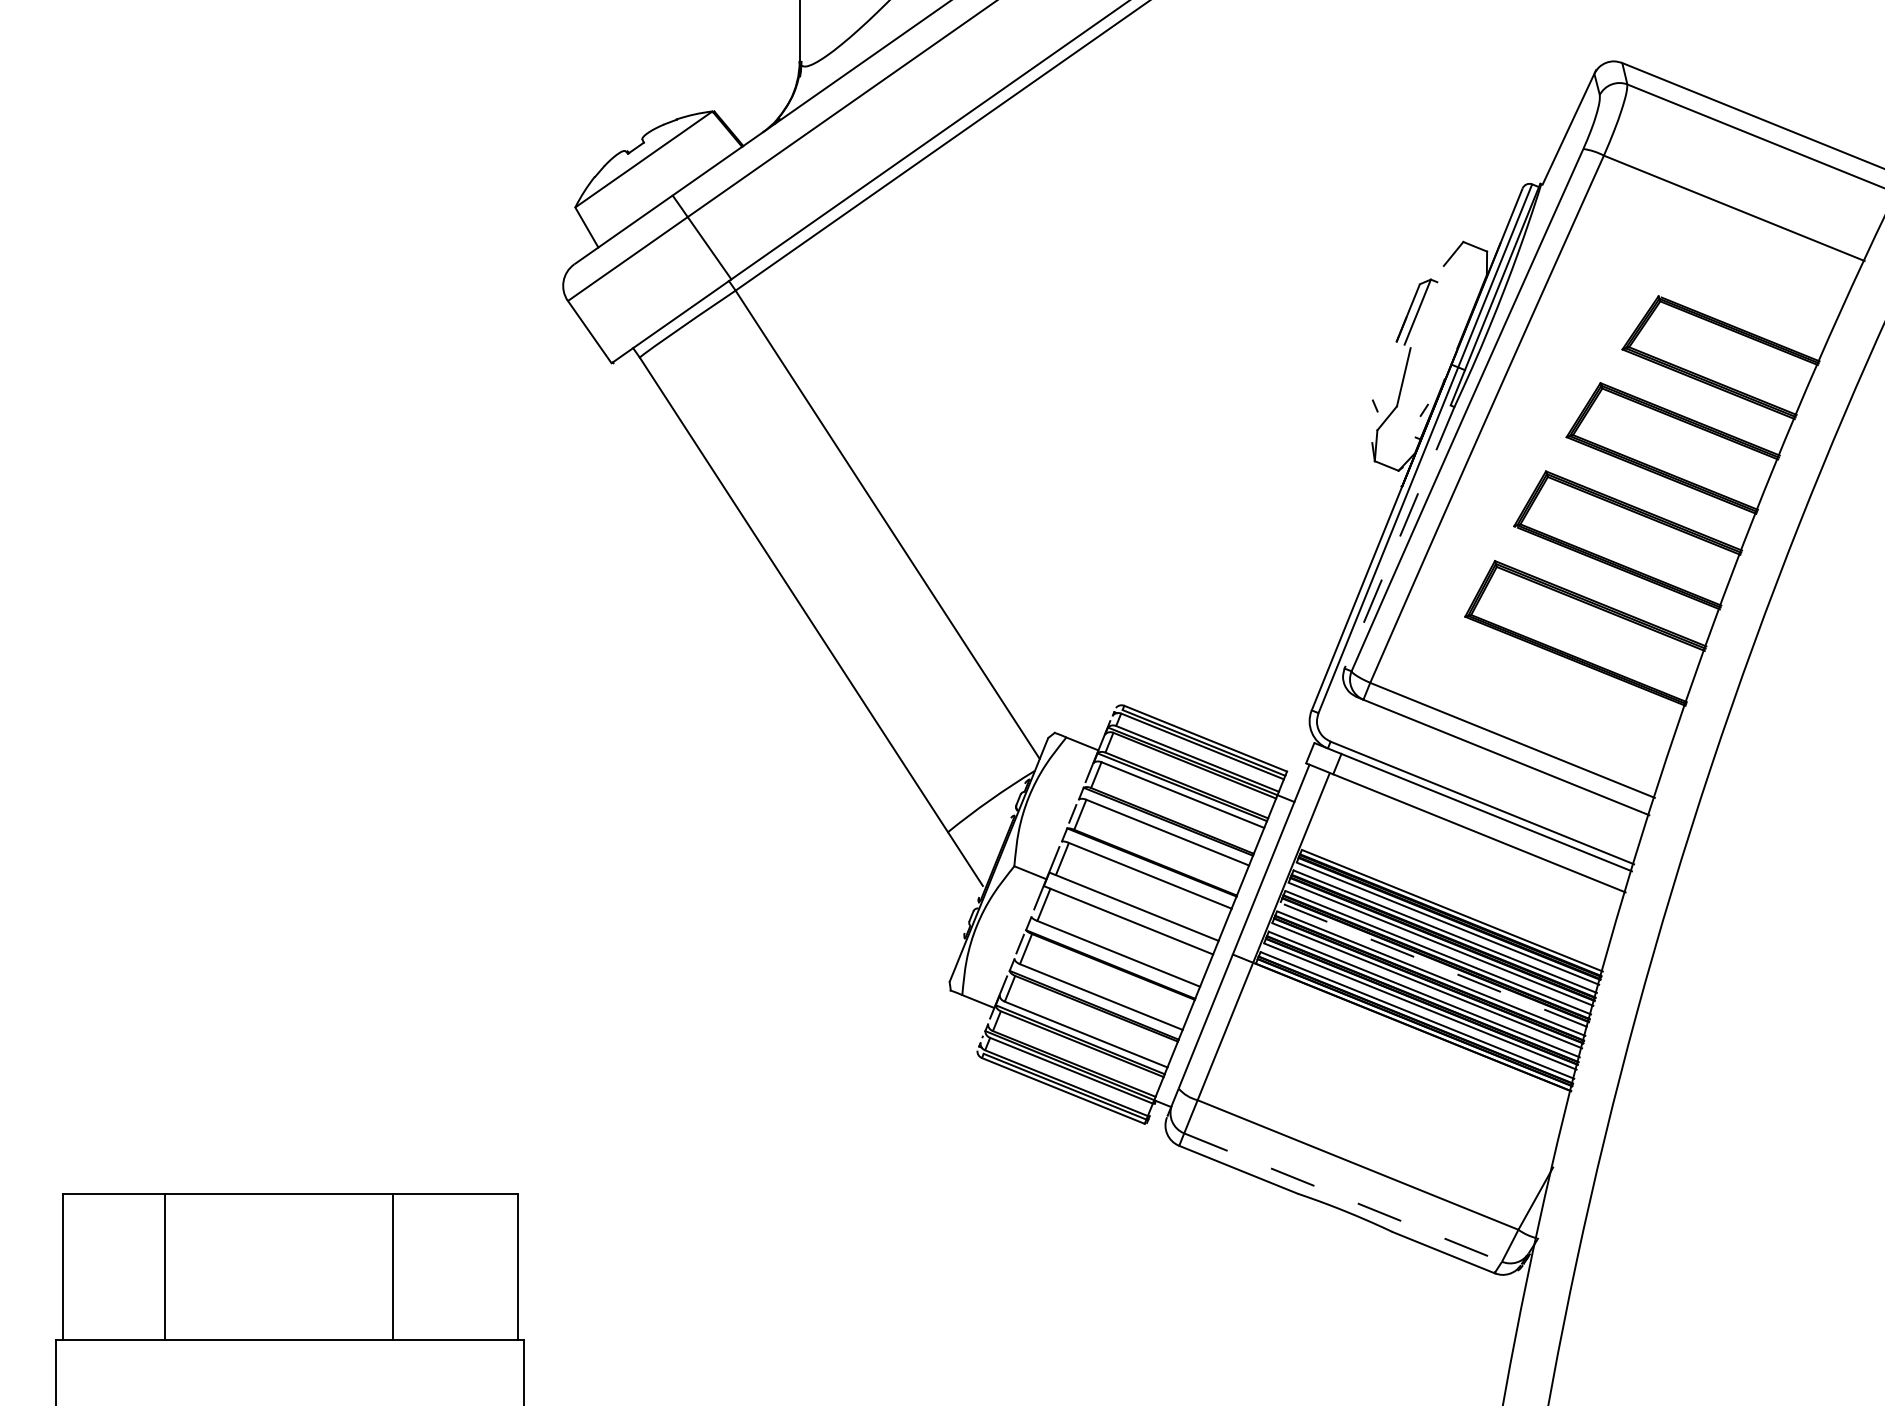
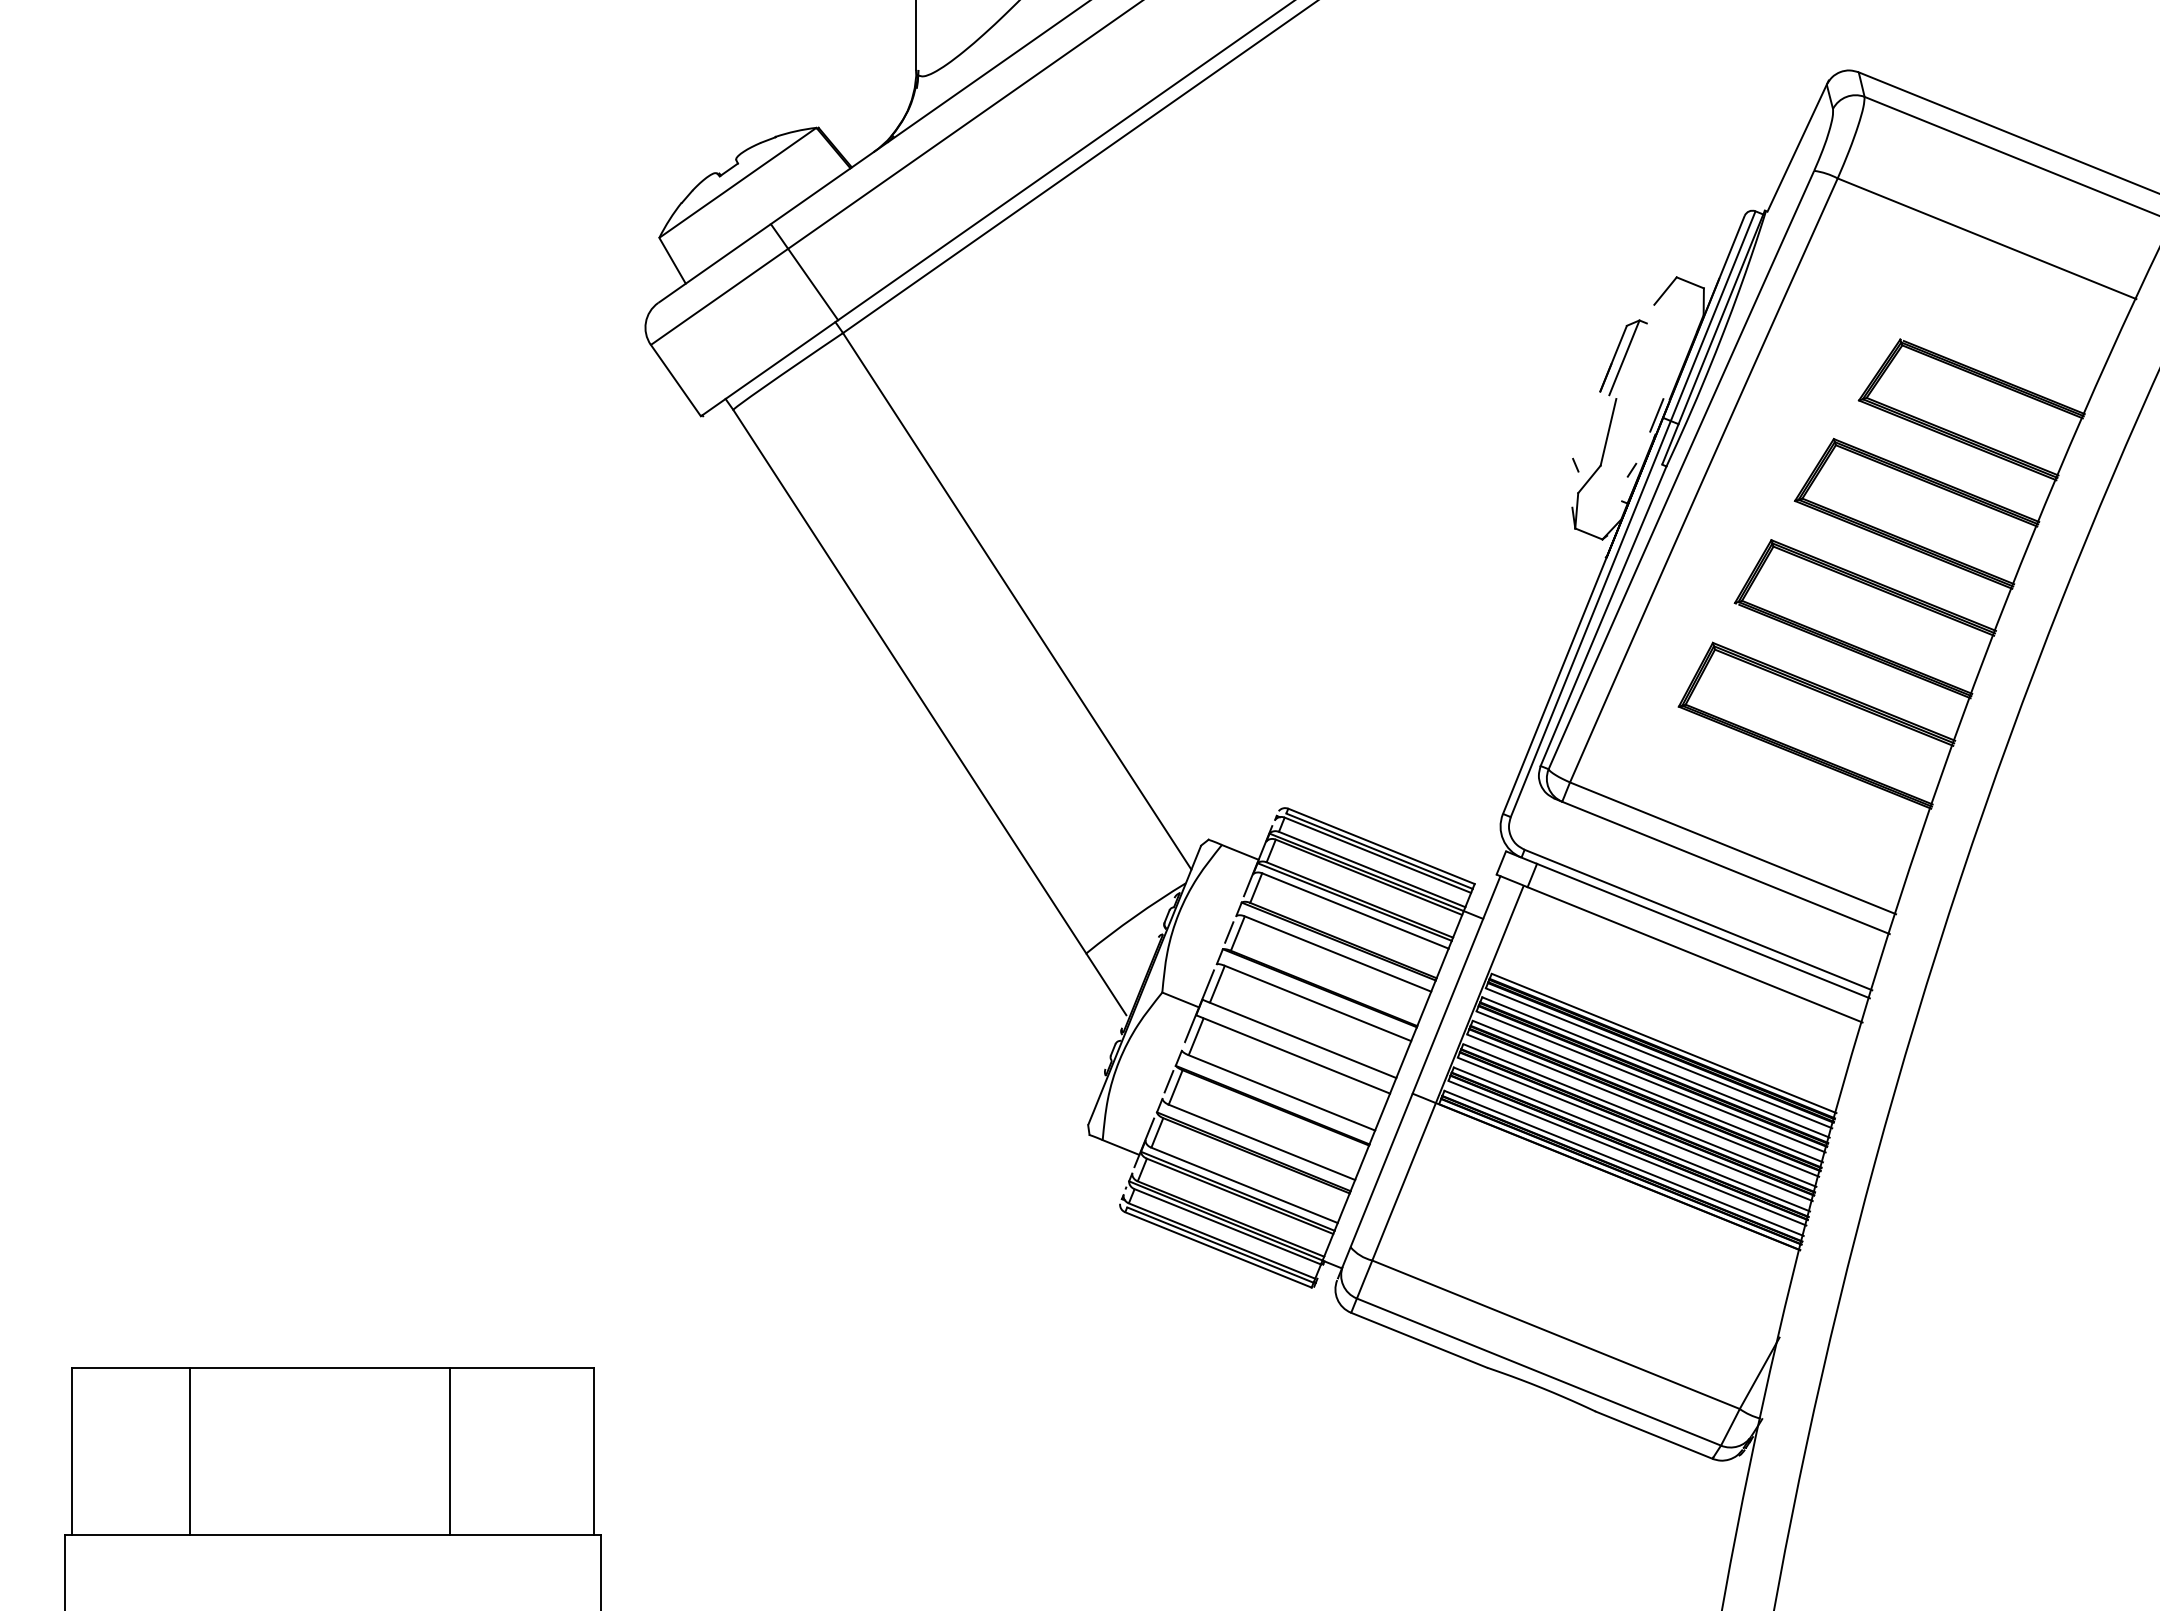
line: (1445, 362) -> (1656, 415), added
line: (1399, 538) -> (1603, 616), dashed -> solid
line: (1434, 964) -> (1643, 1105), dashed -> solid
line: (1343, 1197) -> (1539, 1372), dashed -> solid

